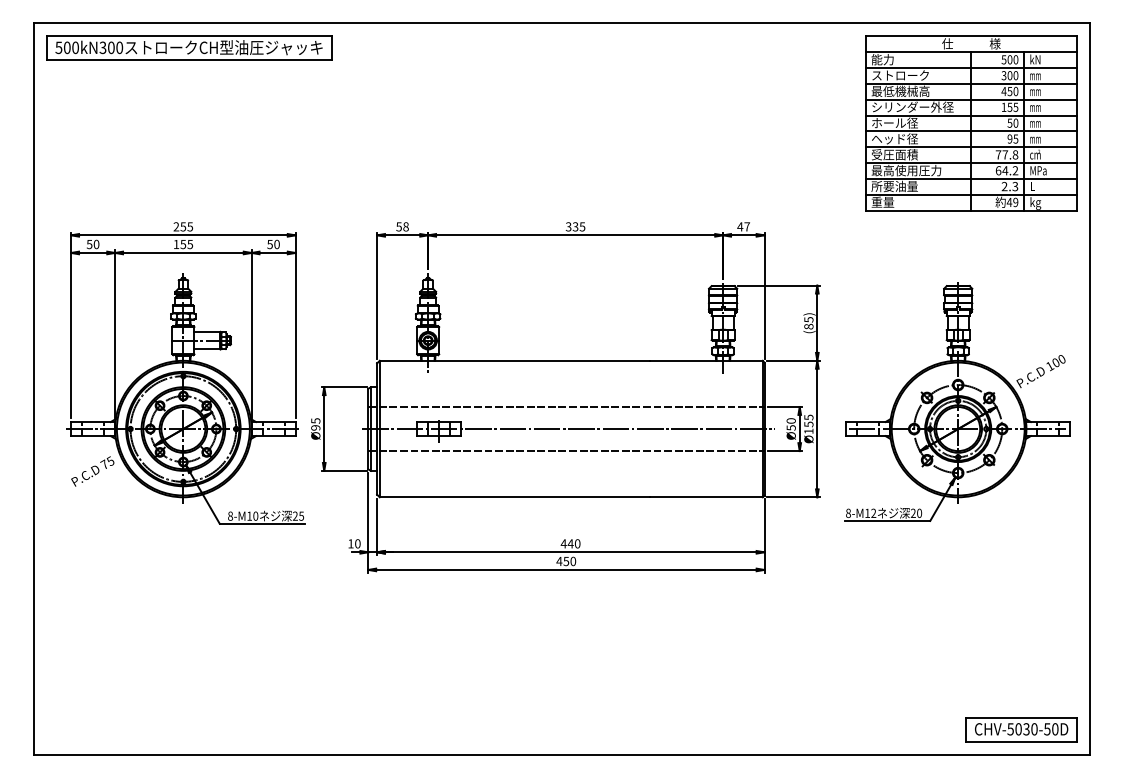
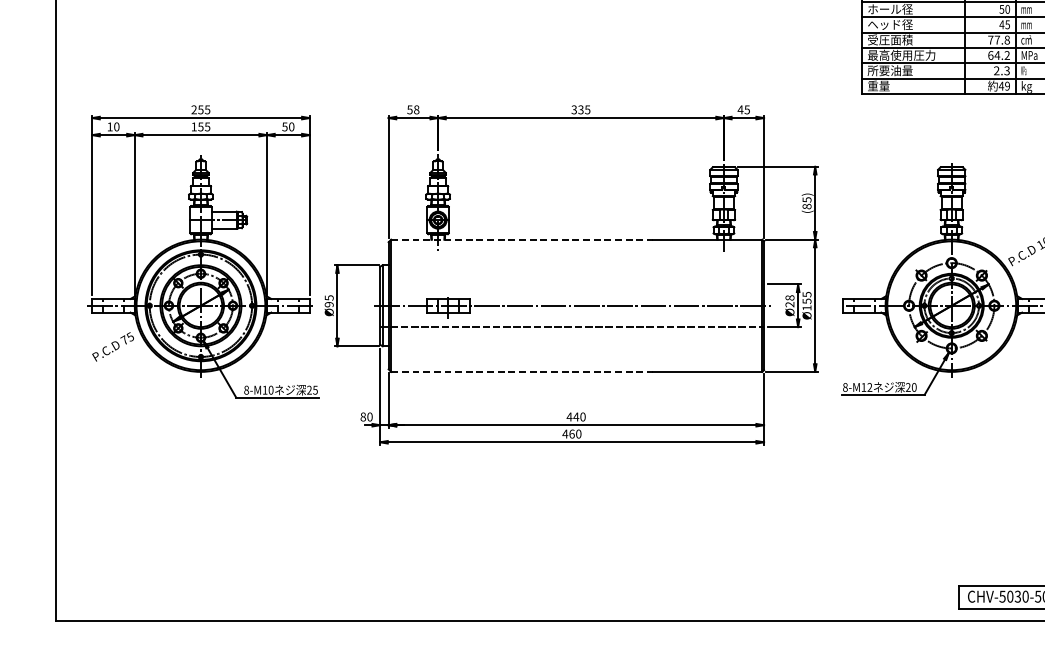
text: (1009, 138) -> (1001, 24), 95 -> 45
text: (1032, 186) -> (1023, 70), L -> MPa
text: (747, 226) -> (747, 109), 47 -> 45
text: (89, 244) -> (109, 126), 50 -> 10
line: (515, 360) -> (522, 239), solid -> dashed
line: (566, 407) -> (572, 284), removed
text: (790, 424) -> (789, 301), Ø50 -> Ø28
line: (515, 497) -> (522, 372), solid -> dashed
text: (350, 543) -> (362, 416), 10 -> 80
text: (566, 561) -> (572, 434), 450 -> 460

